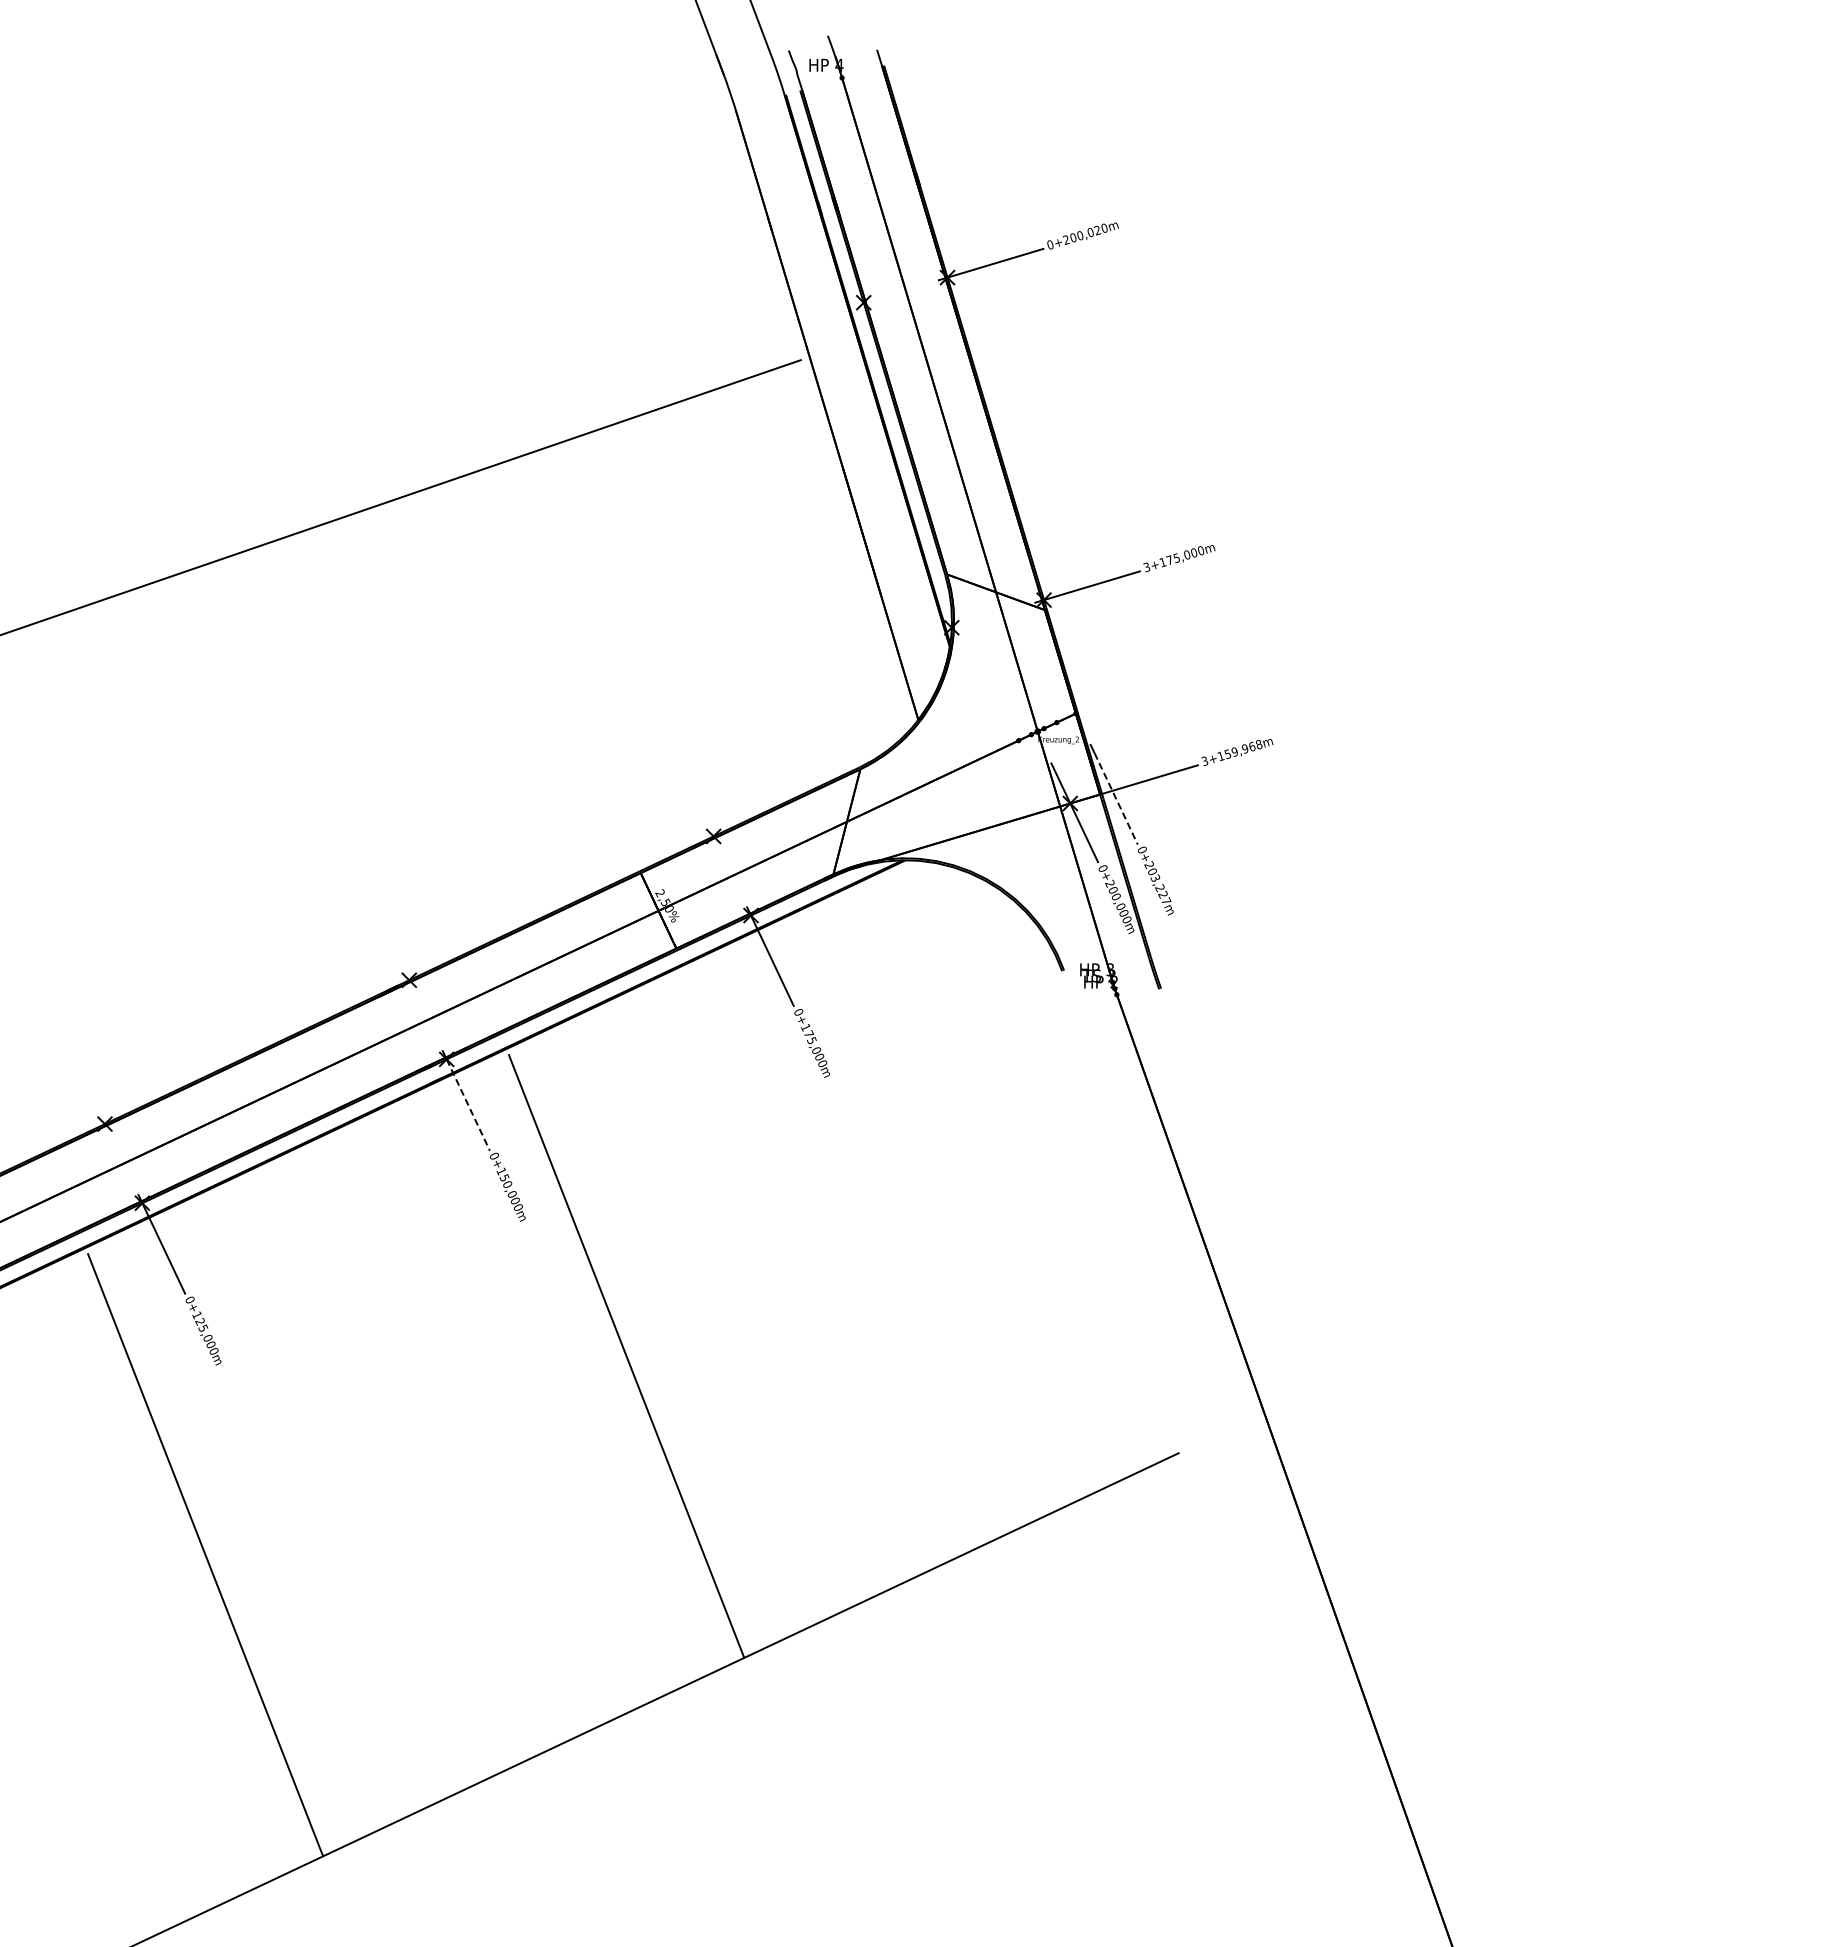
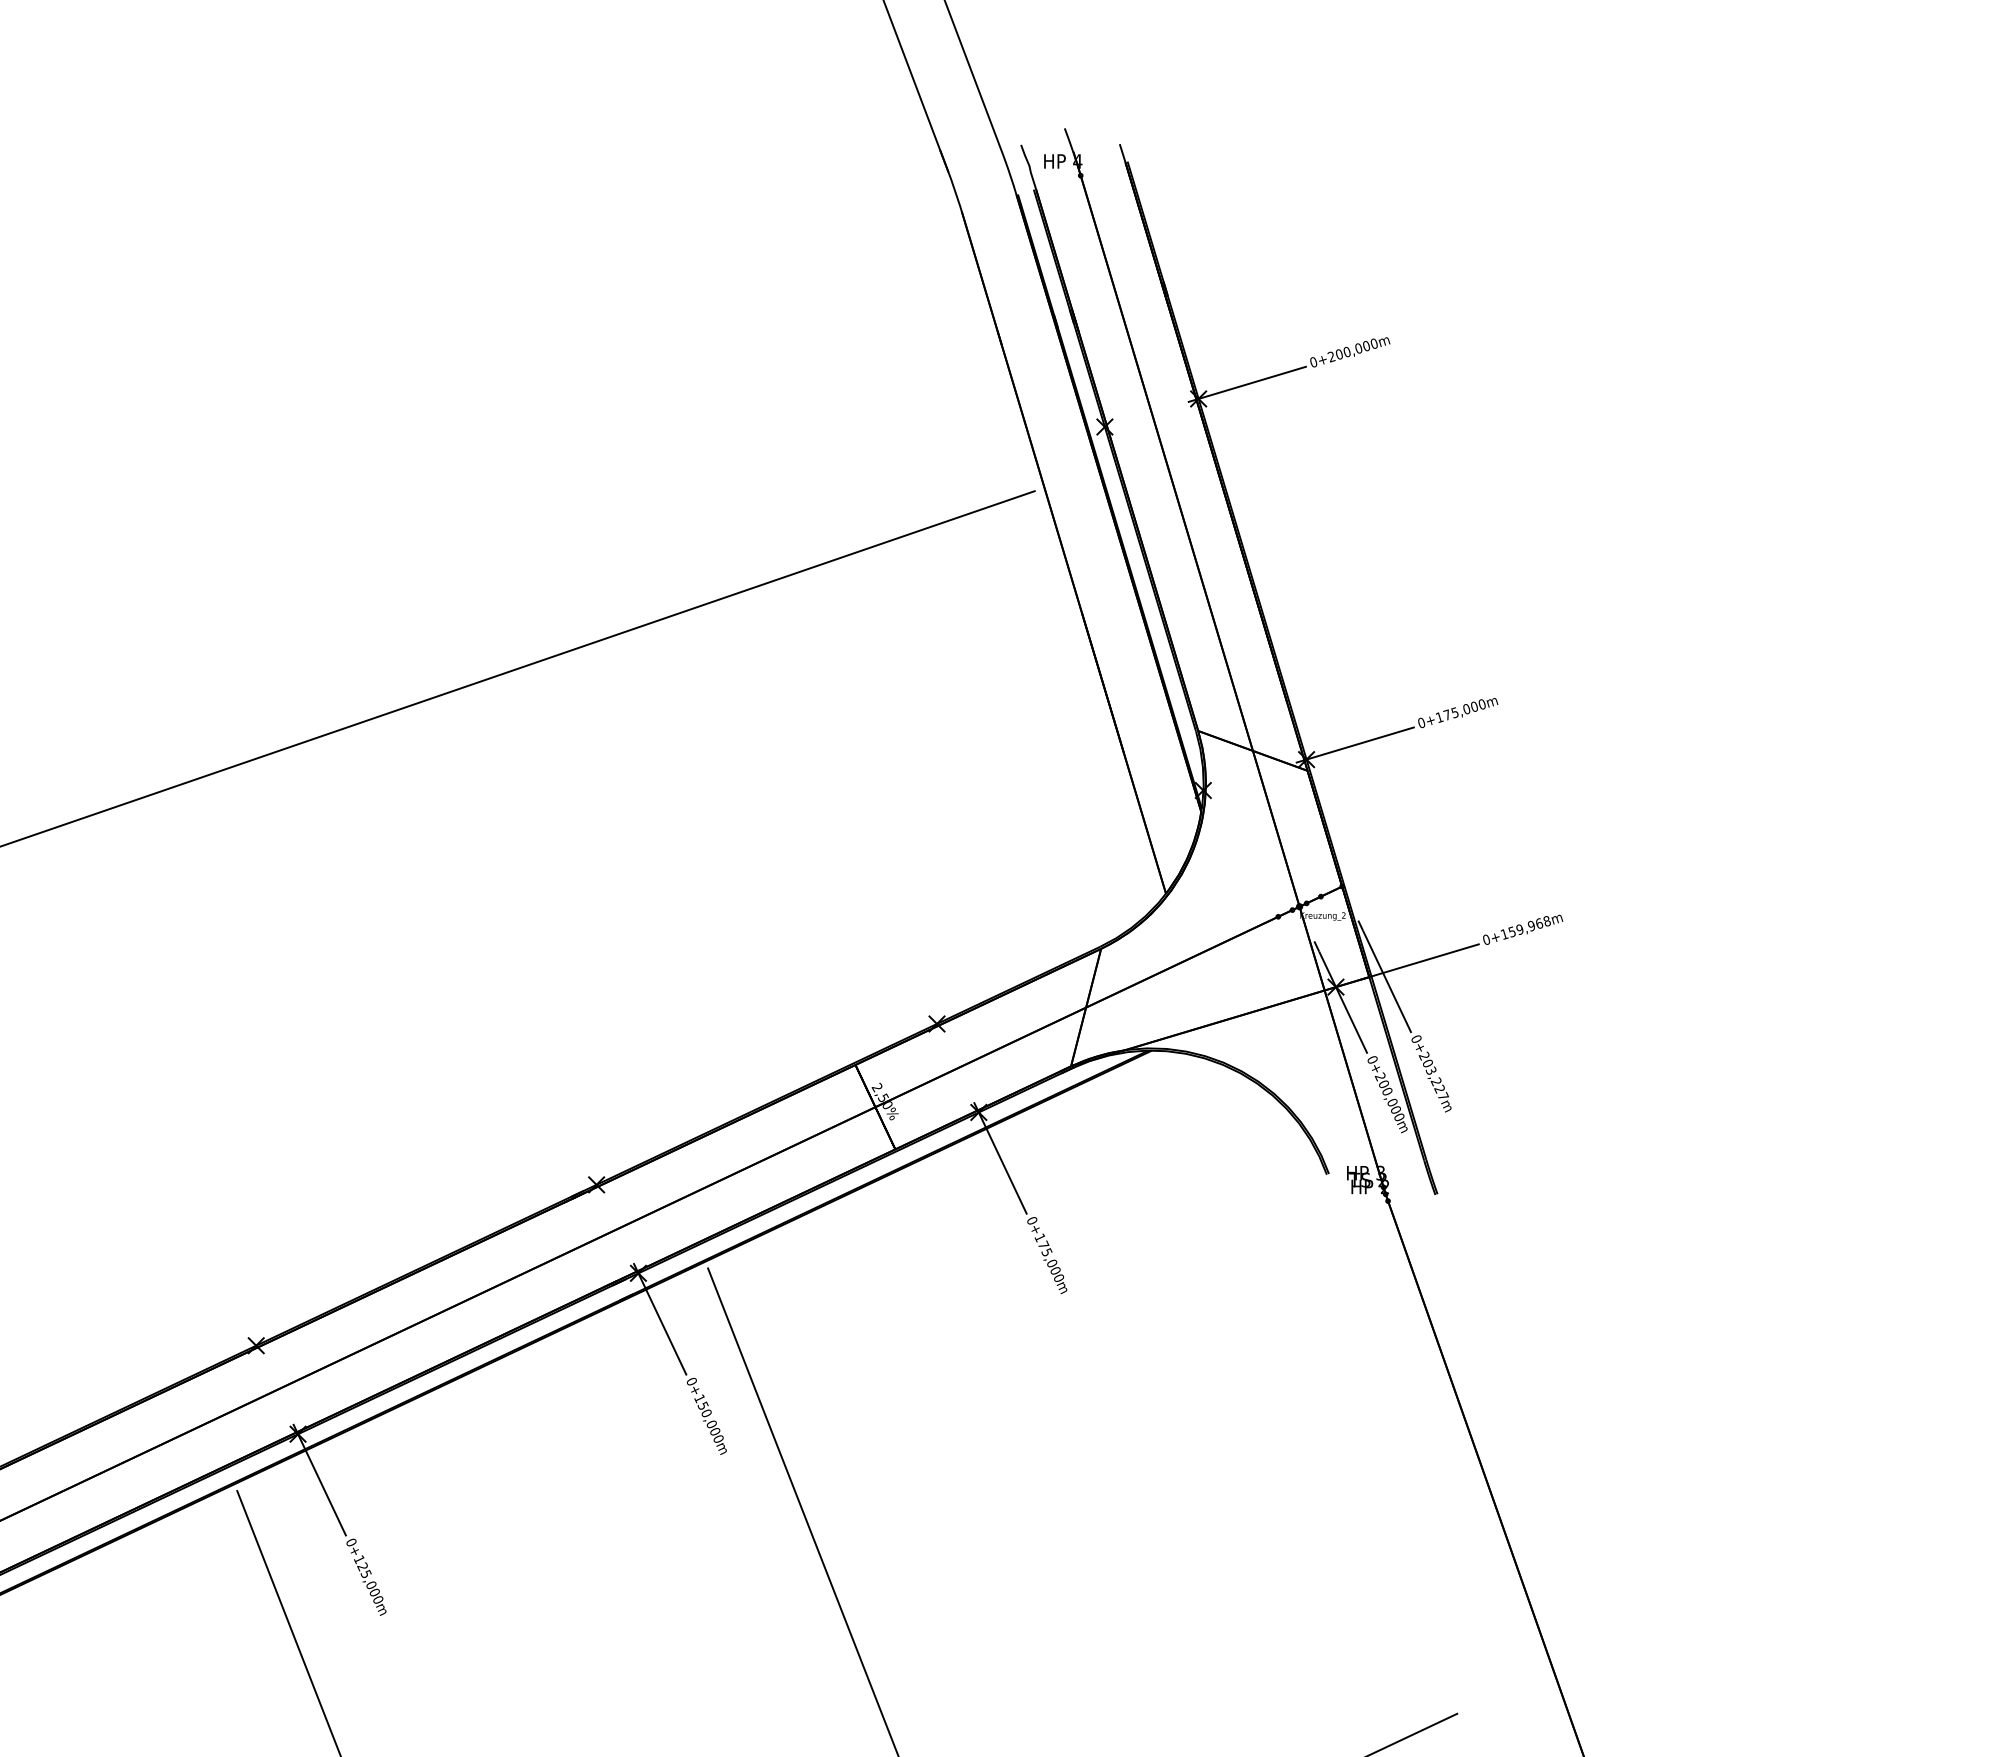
text: (1097, 230) -> (1366, 346), 0+200,020m -> 0+200,000m
text: (1146, 567) -> (1421, 723), 3+175,000m -> 0+175,000m
text: (1204, 761) -> (1486, 940), 3+159,968m -> 0+159,968m
line: (1116, 799) -> (1387, 982), dashed -> solid
line: (468, 1105) -> (662, 1324), dashed -> solid

